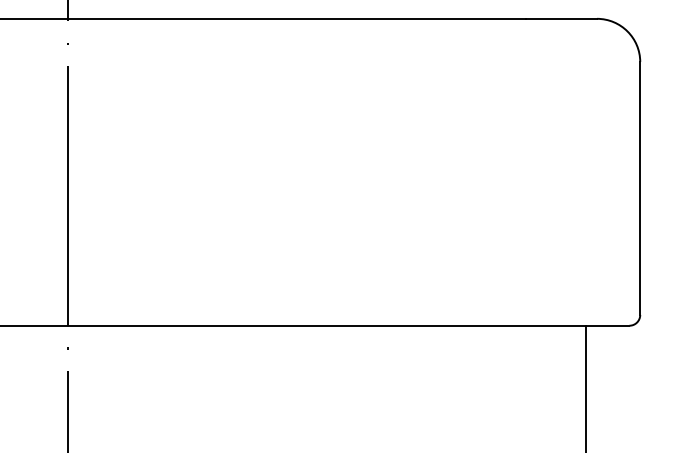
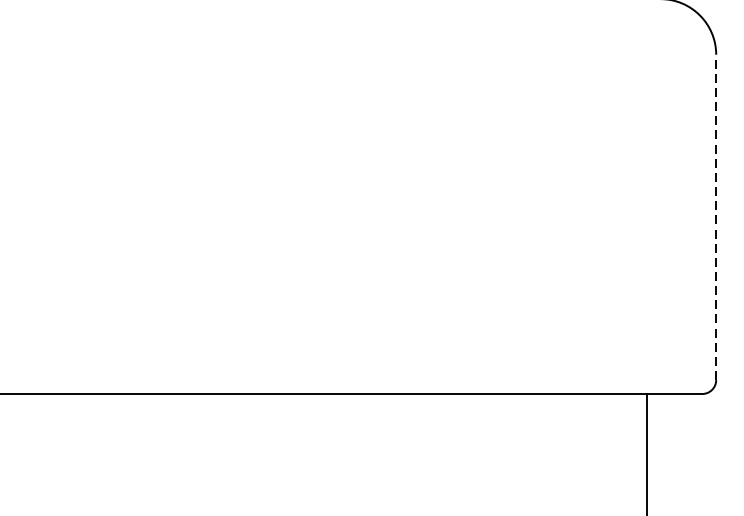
line: (640, 188) -> (716, 217), solid -> dashed

